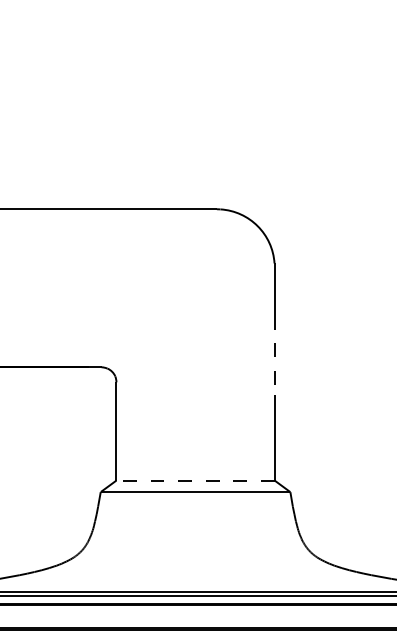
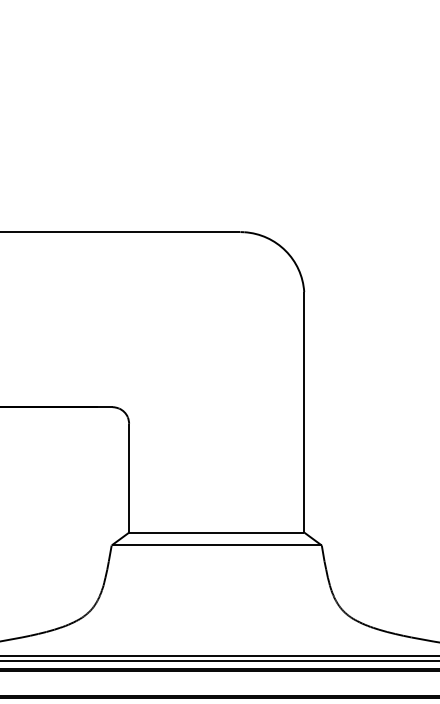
line: (274, 355) -> (304, 394), dashed -> solid
line: (195, 480) -> (216, 532), dashed -> solid

